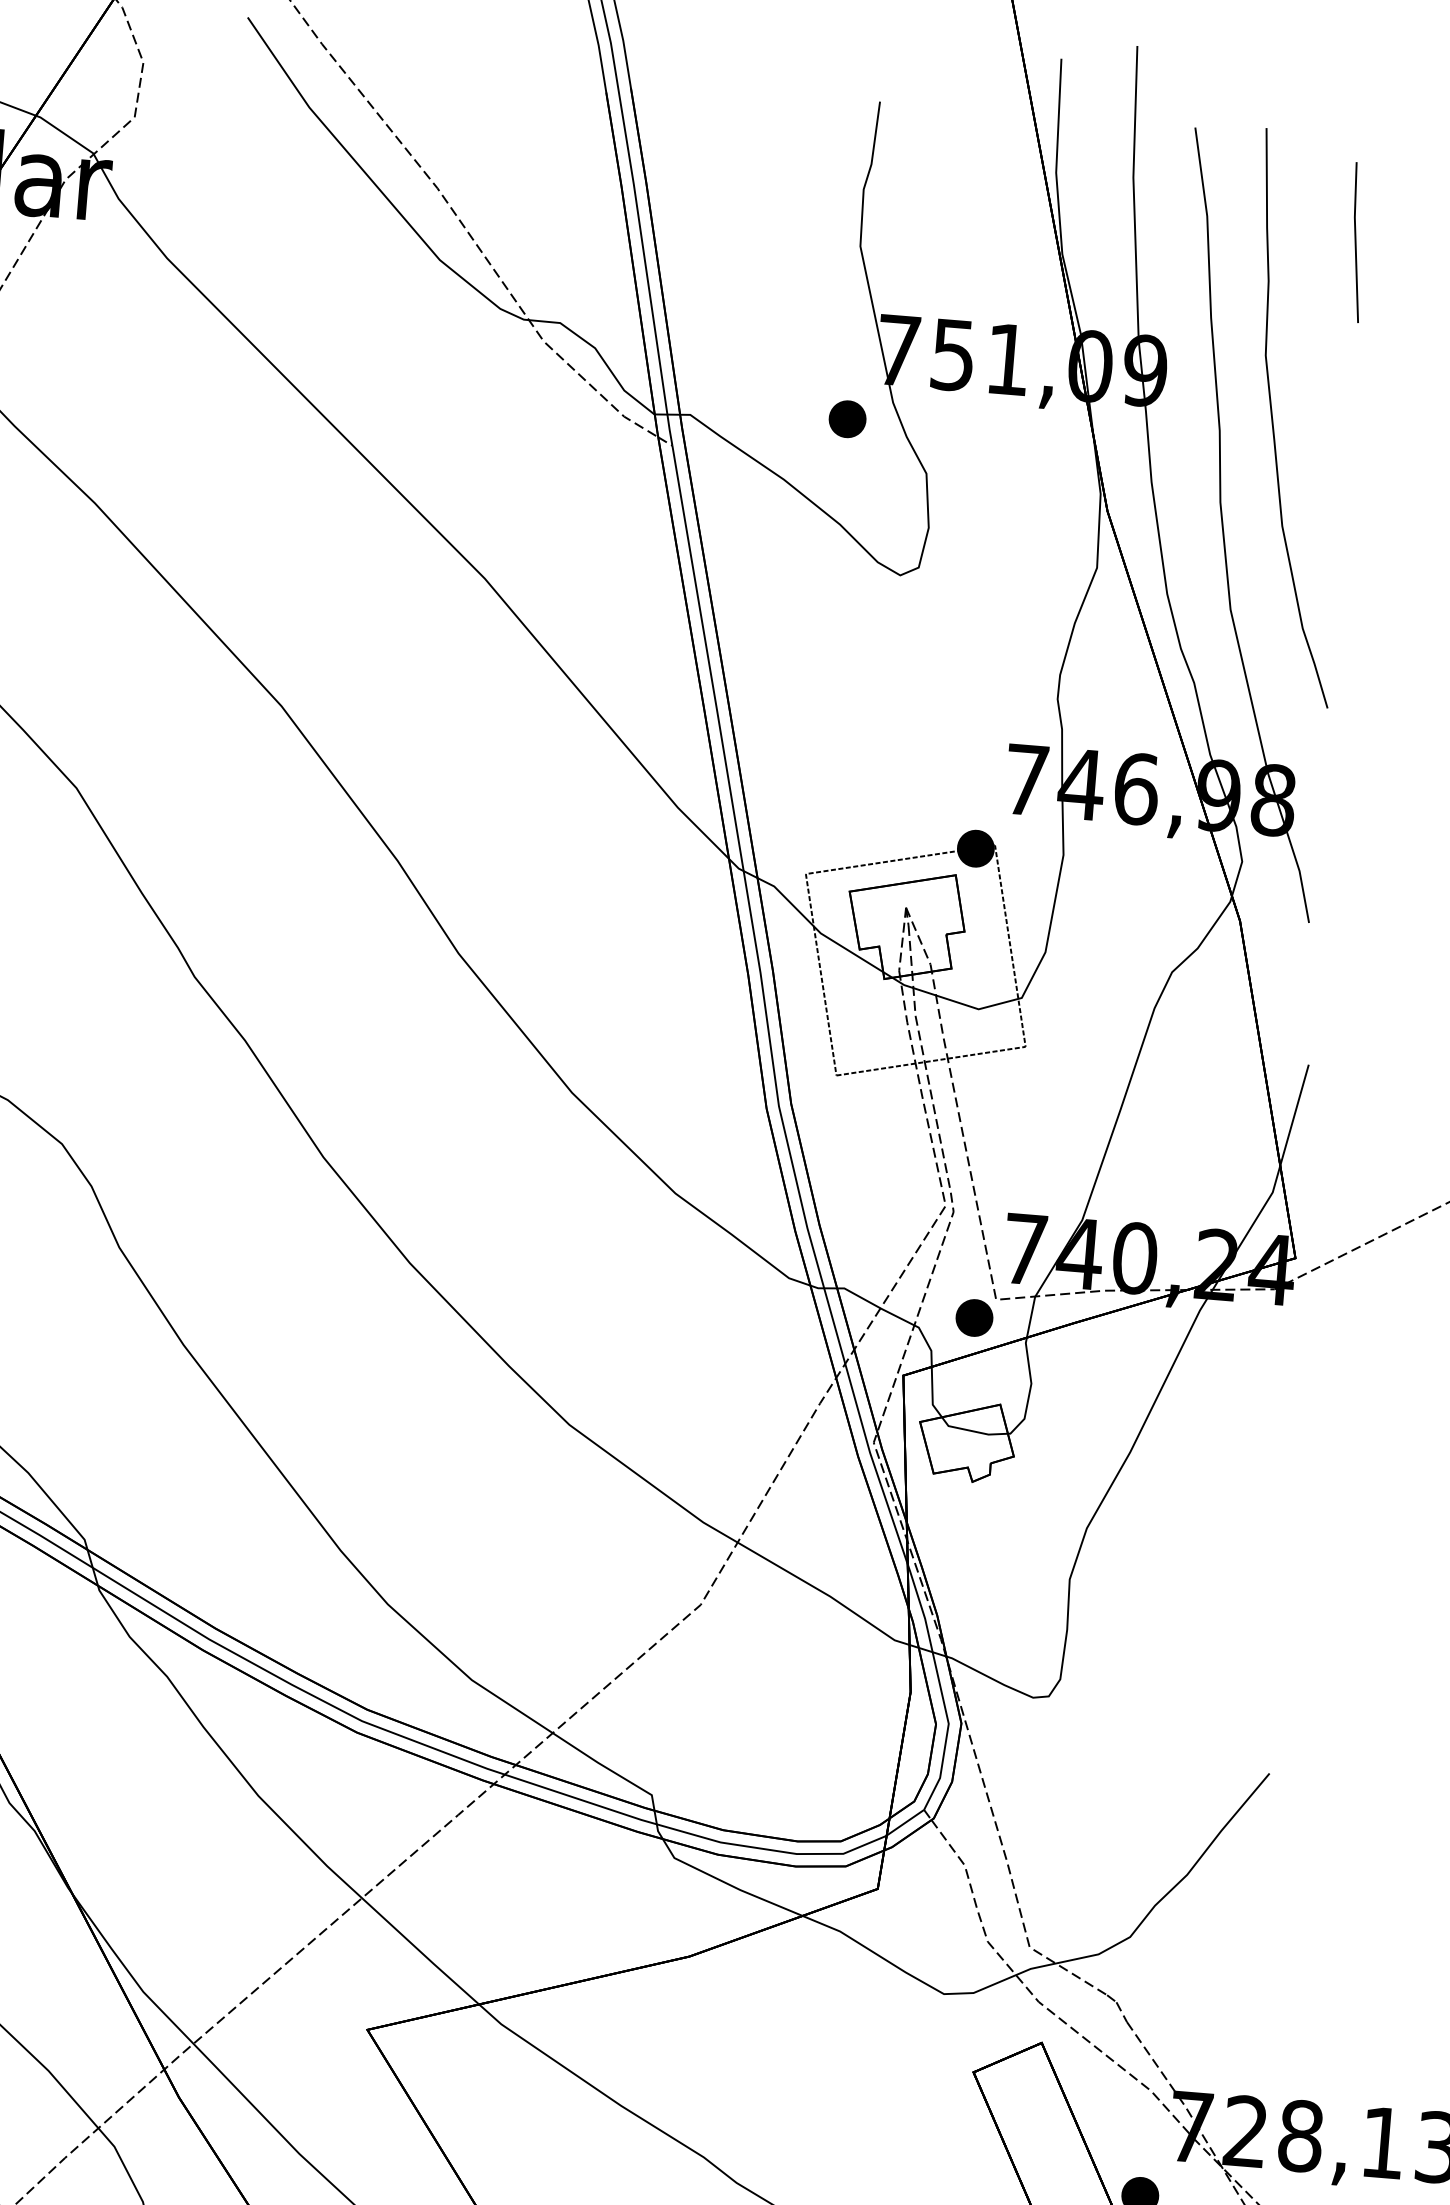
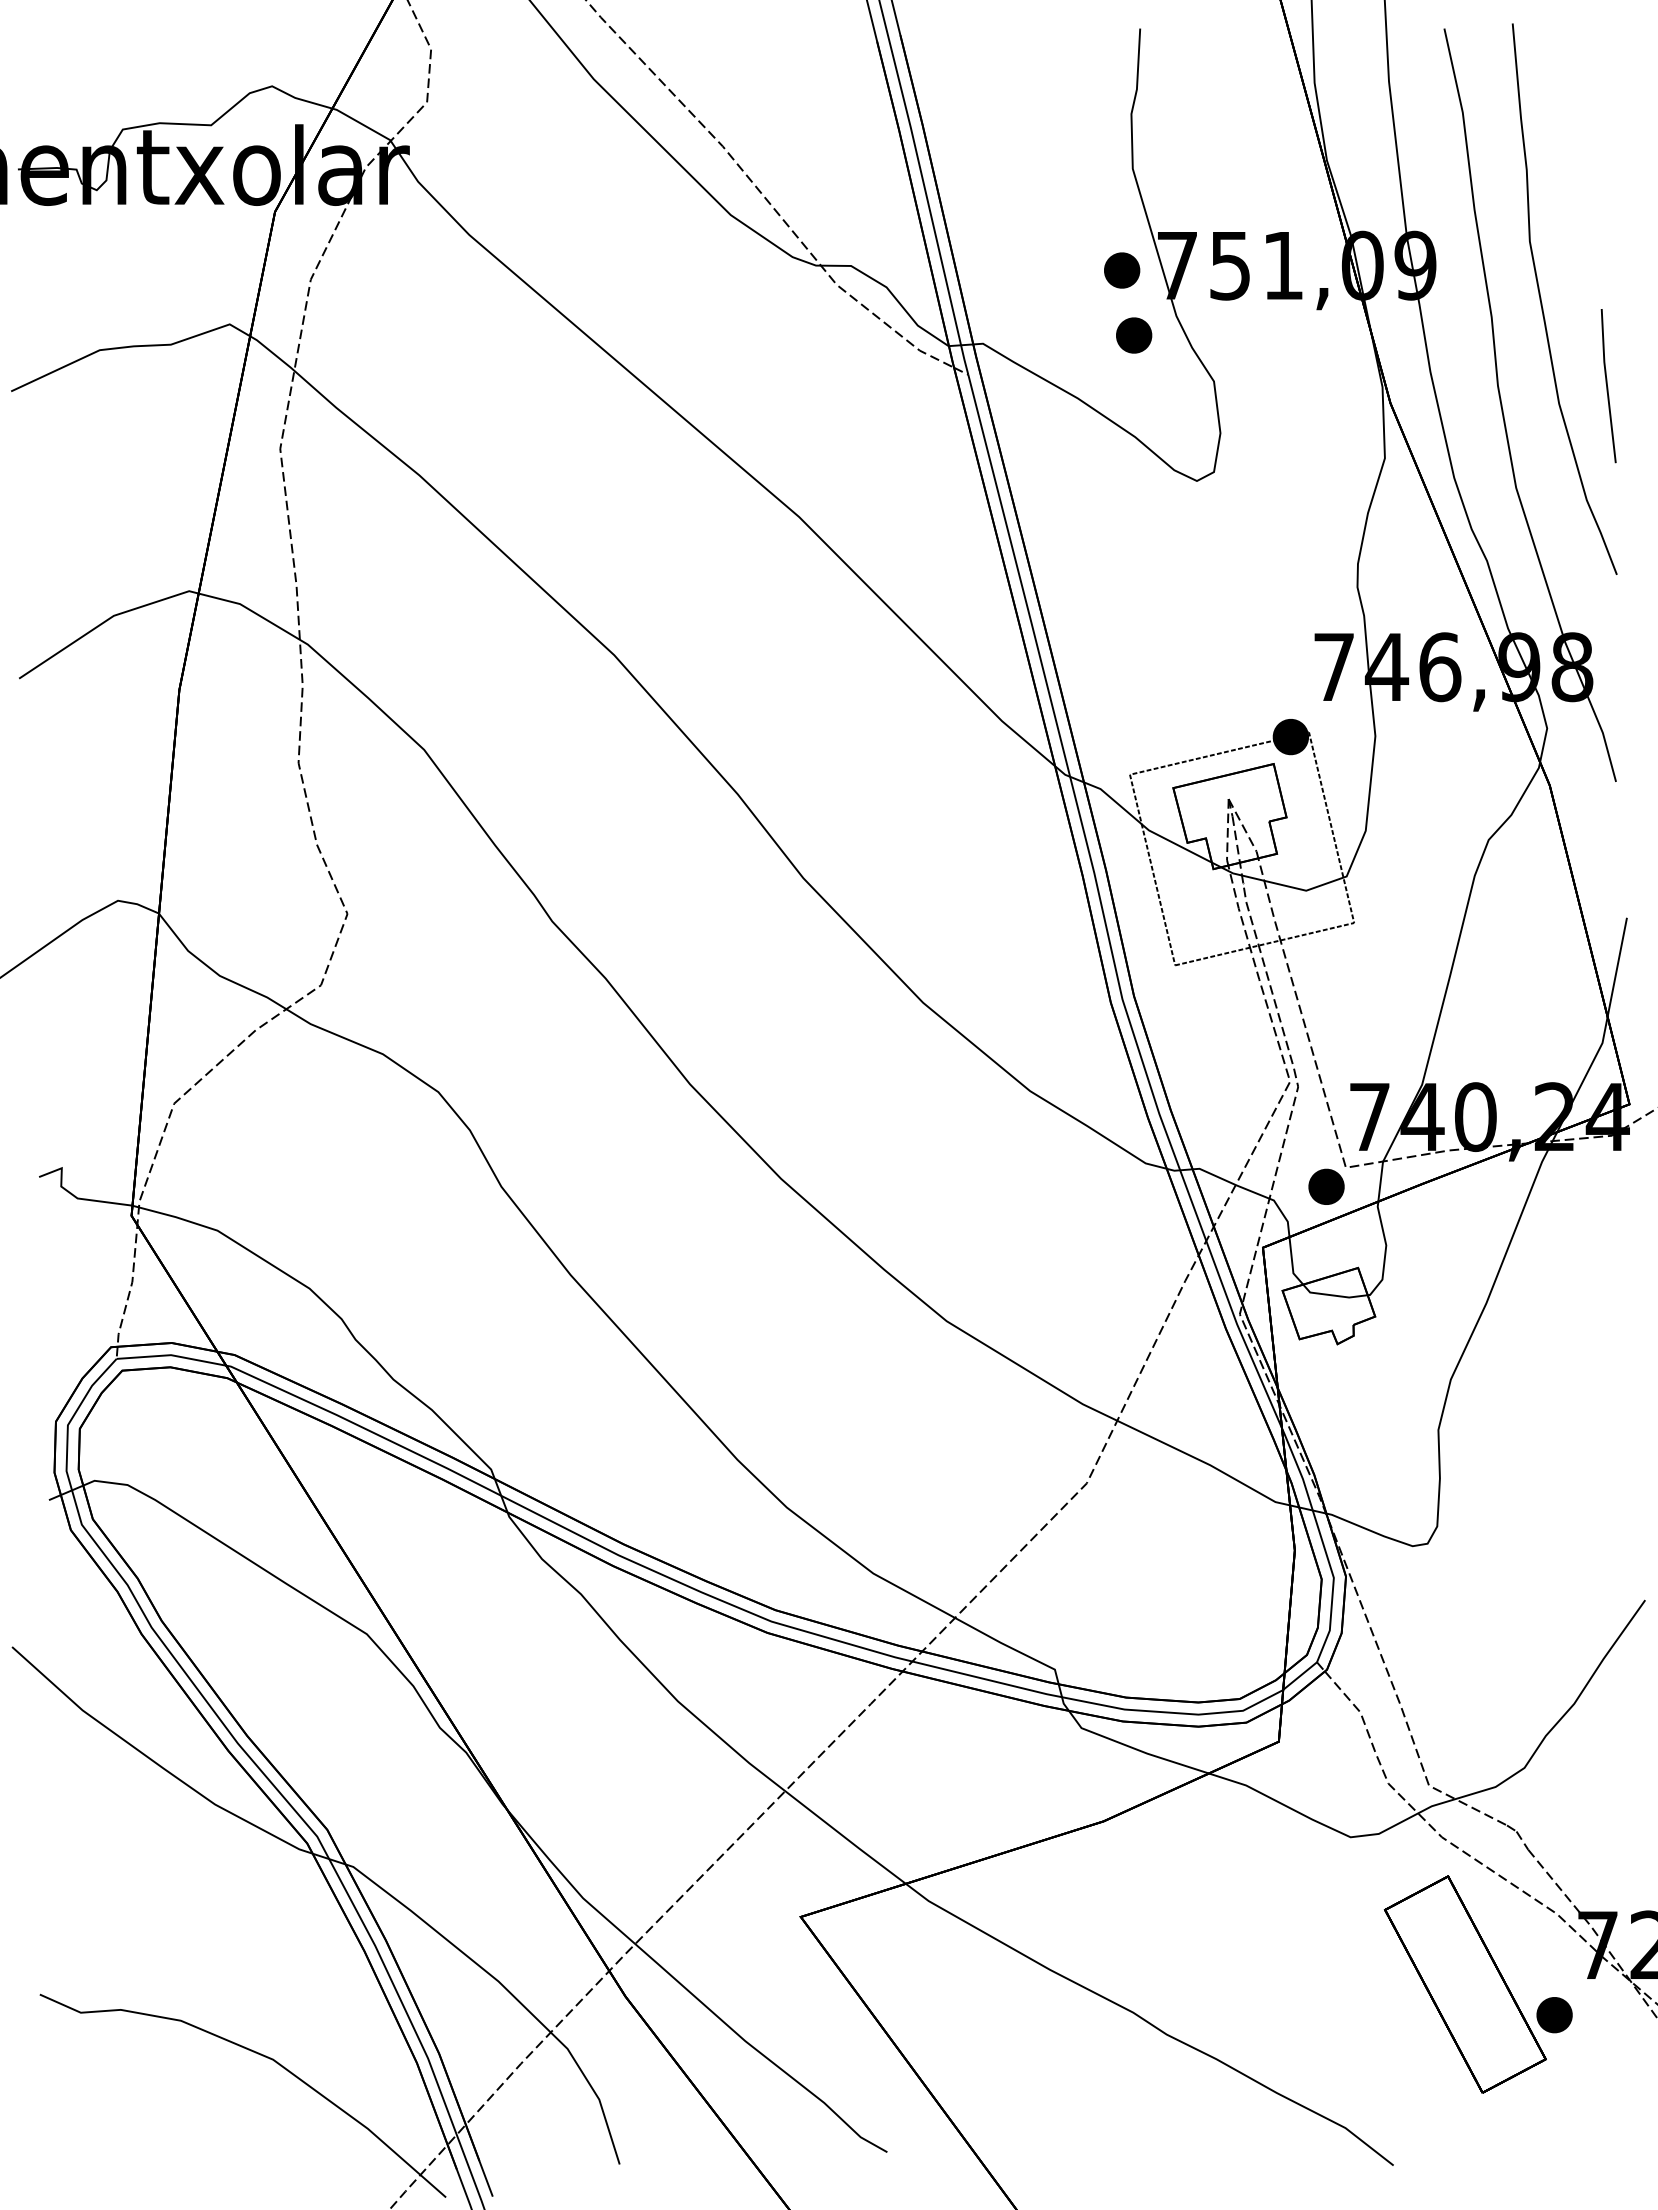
line: (1356, 242) -> (1607, 386), moved
part: (841, 350) -> (1122, 270), added

